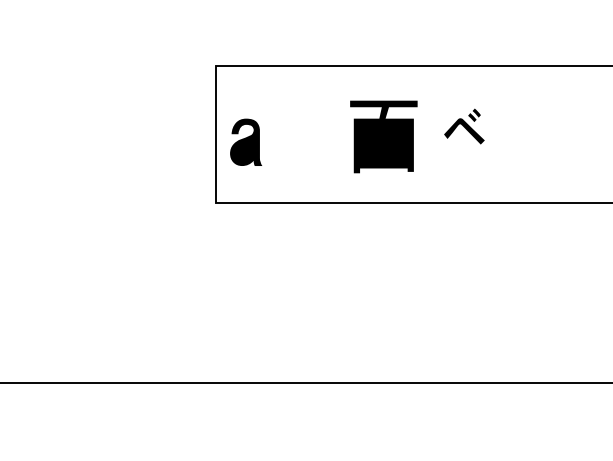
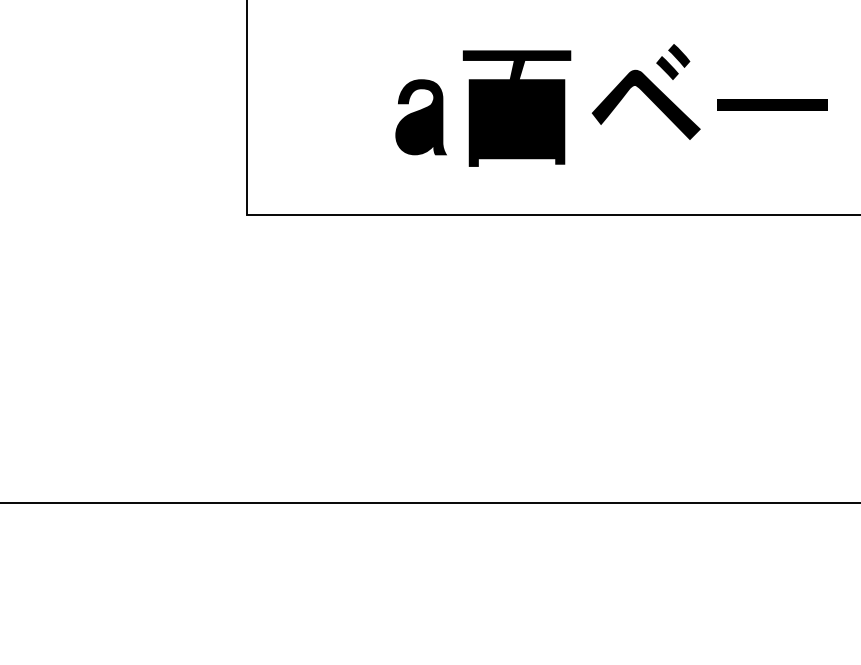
part: (464, 126) -> (646, 91), size x1.67
fill: (542, 134) -> (771, 104), added
part: (246, 141) -> (421, 115), moved

